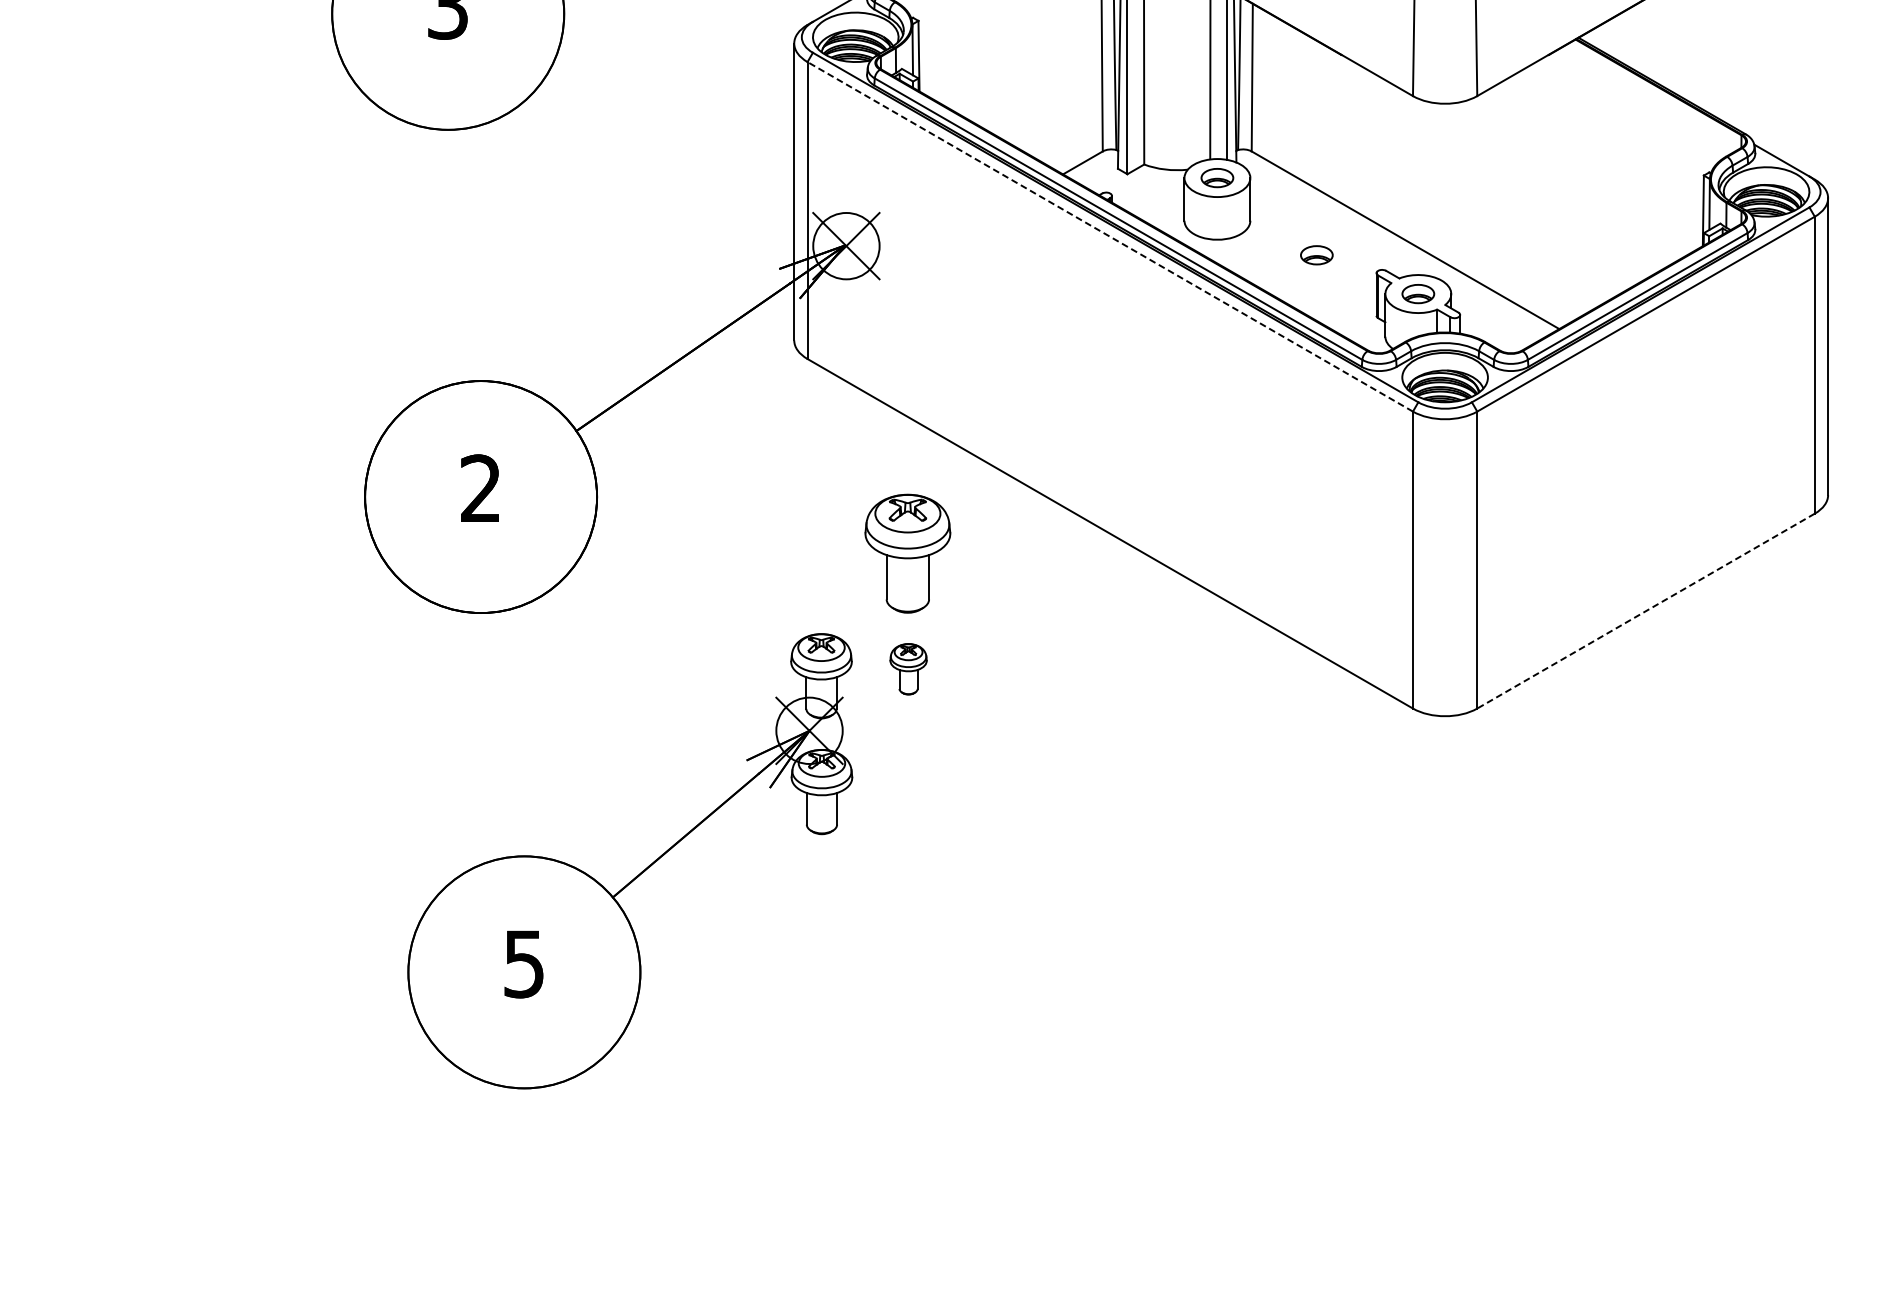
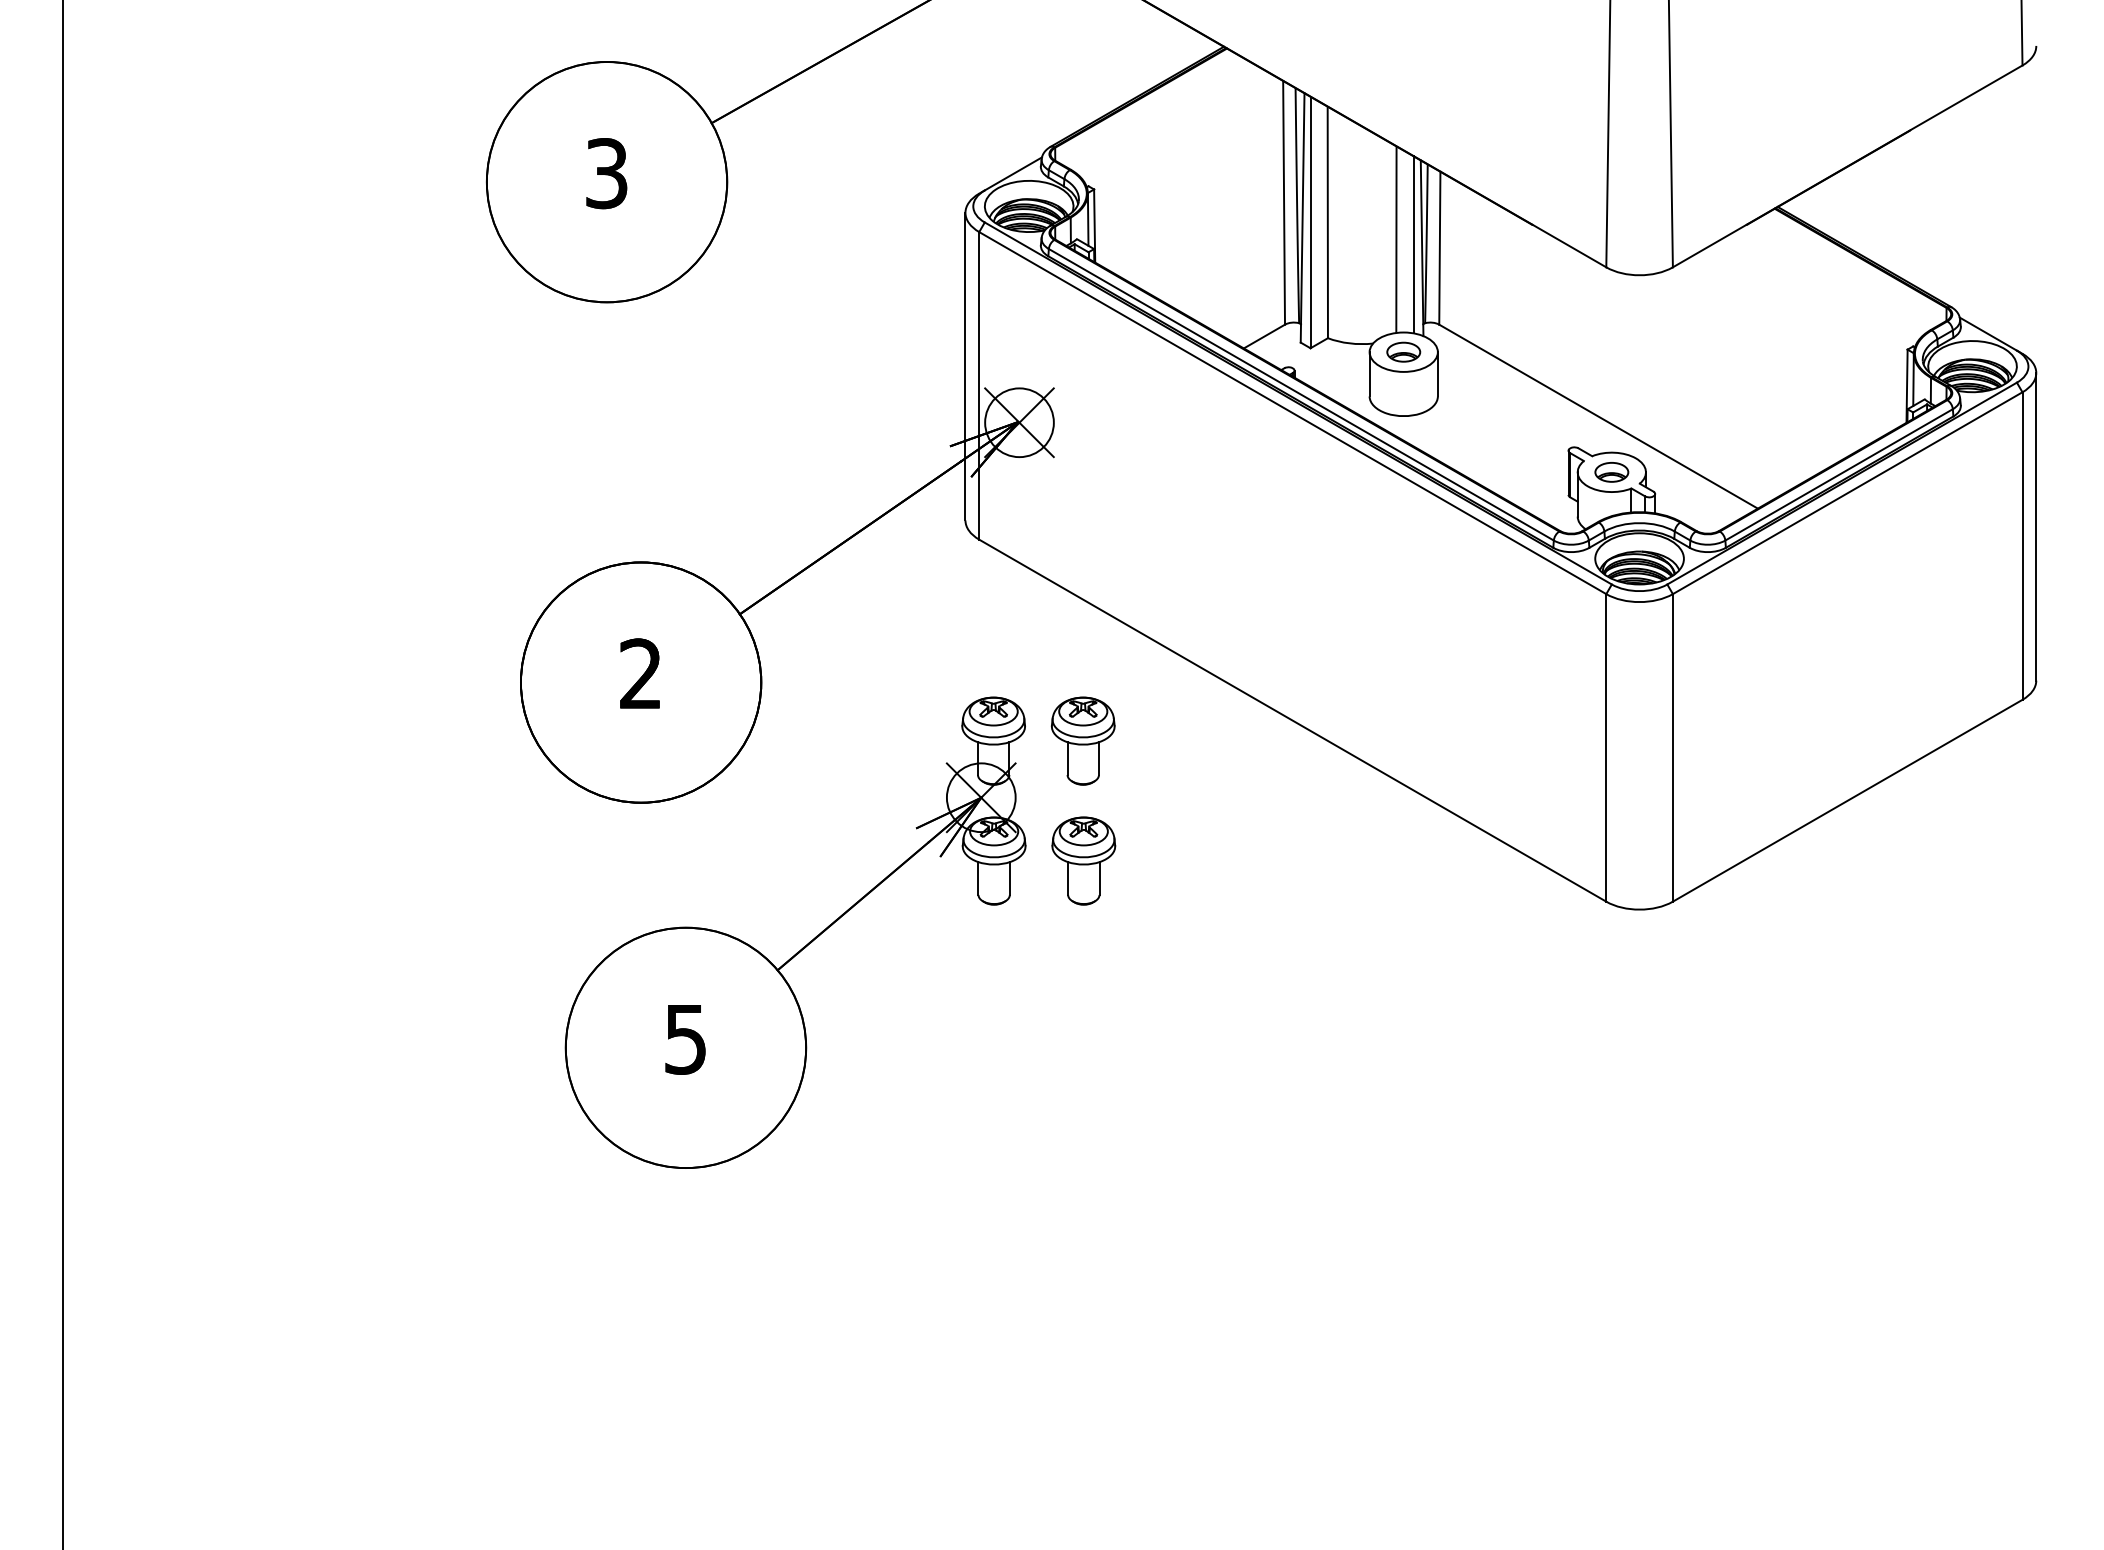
line: (1110, 236) -> (1292, 412), dashed -> solid
part: (1316, 254) -> (1506, 431), removed
part: (908, 552) -> (1083, 740), size x0.71
line: (1645, 610) -> (1847, 800), dashed -> solid
part: (908, 668) -> (1083, 860), size x1.67
part: (641, 871) -> (807, 943), moved

